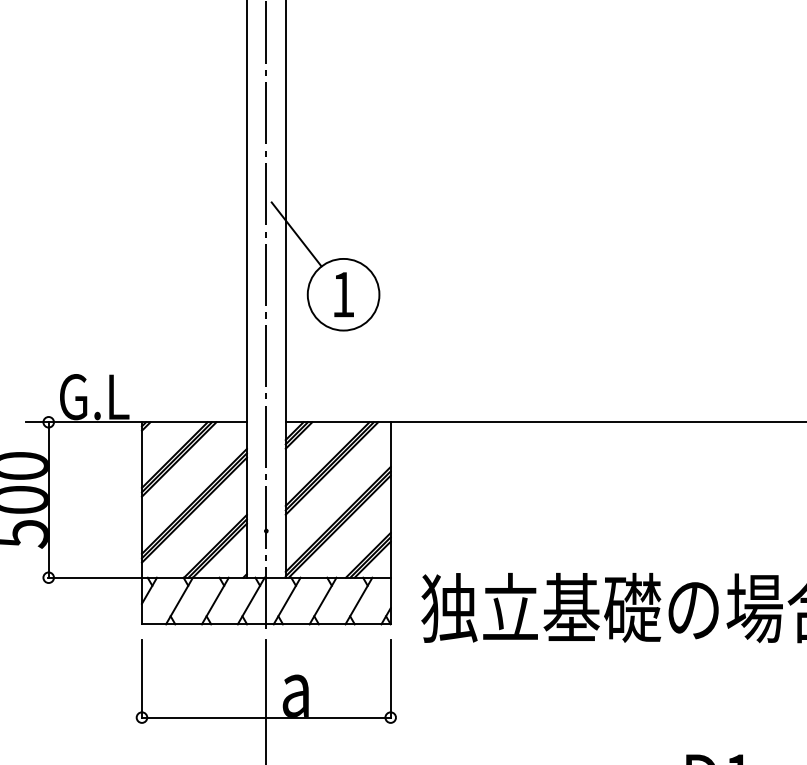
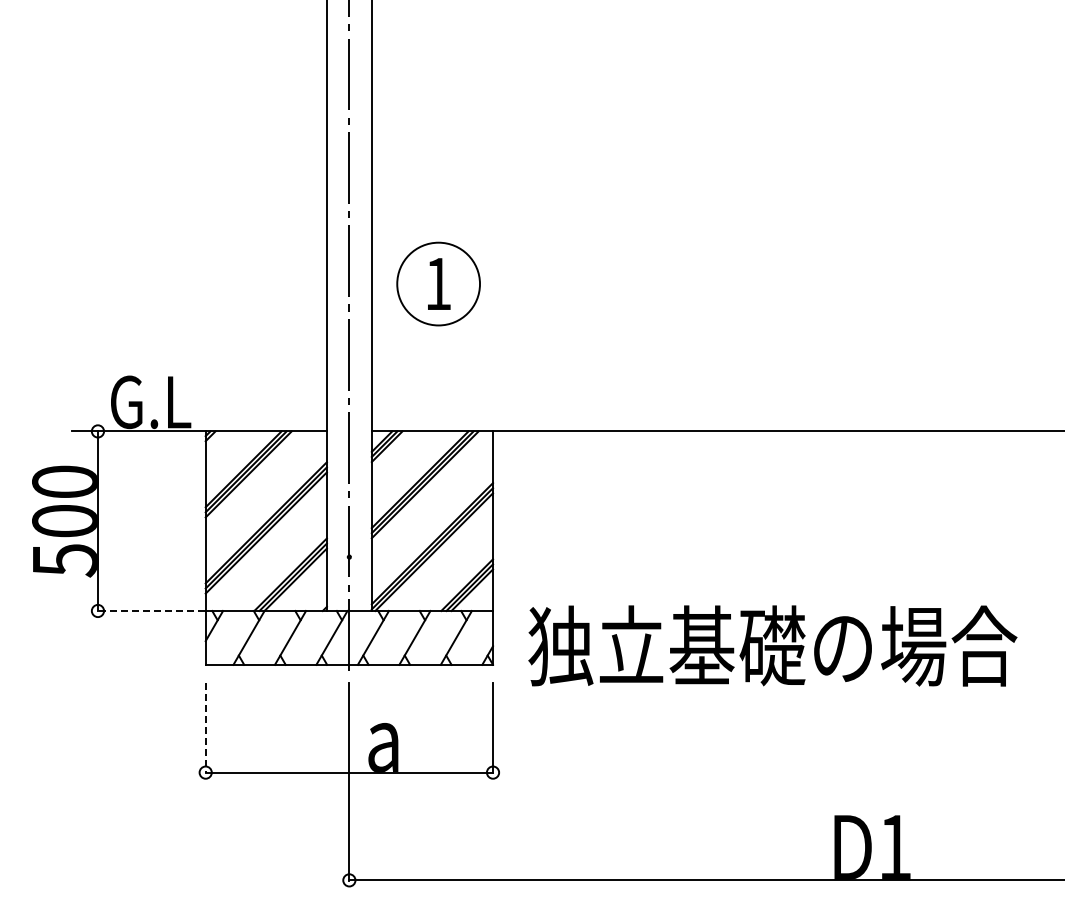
line: (296, 234) -> (384, 214), removed
line: (95, 578) -> (151, 611), solid -> dashed
line: (141, 679) -> (205, 728), solid -> dashed

